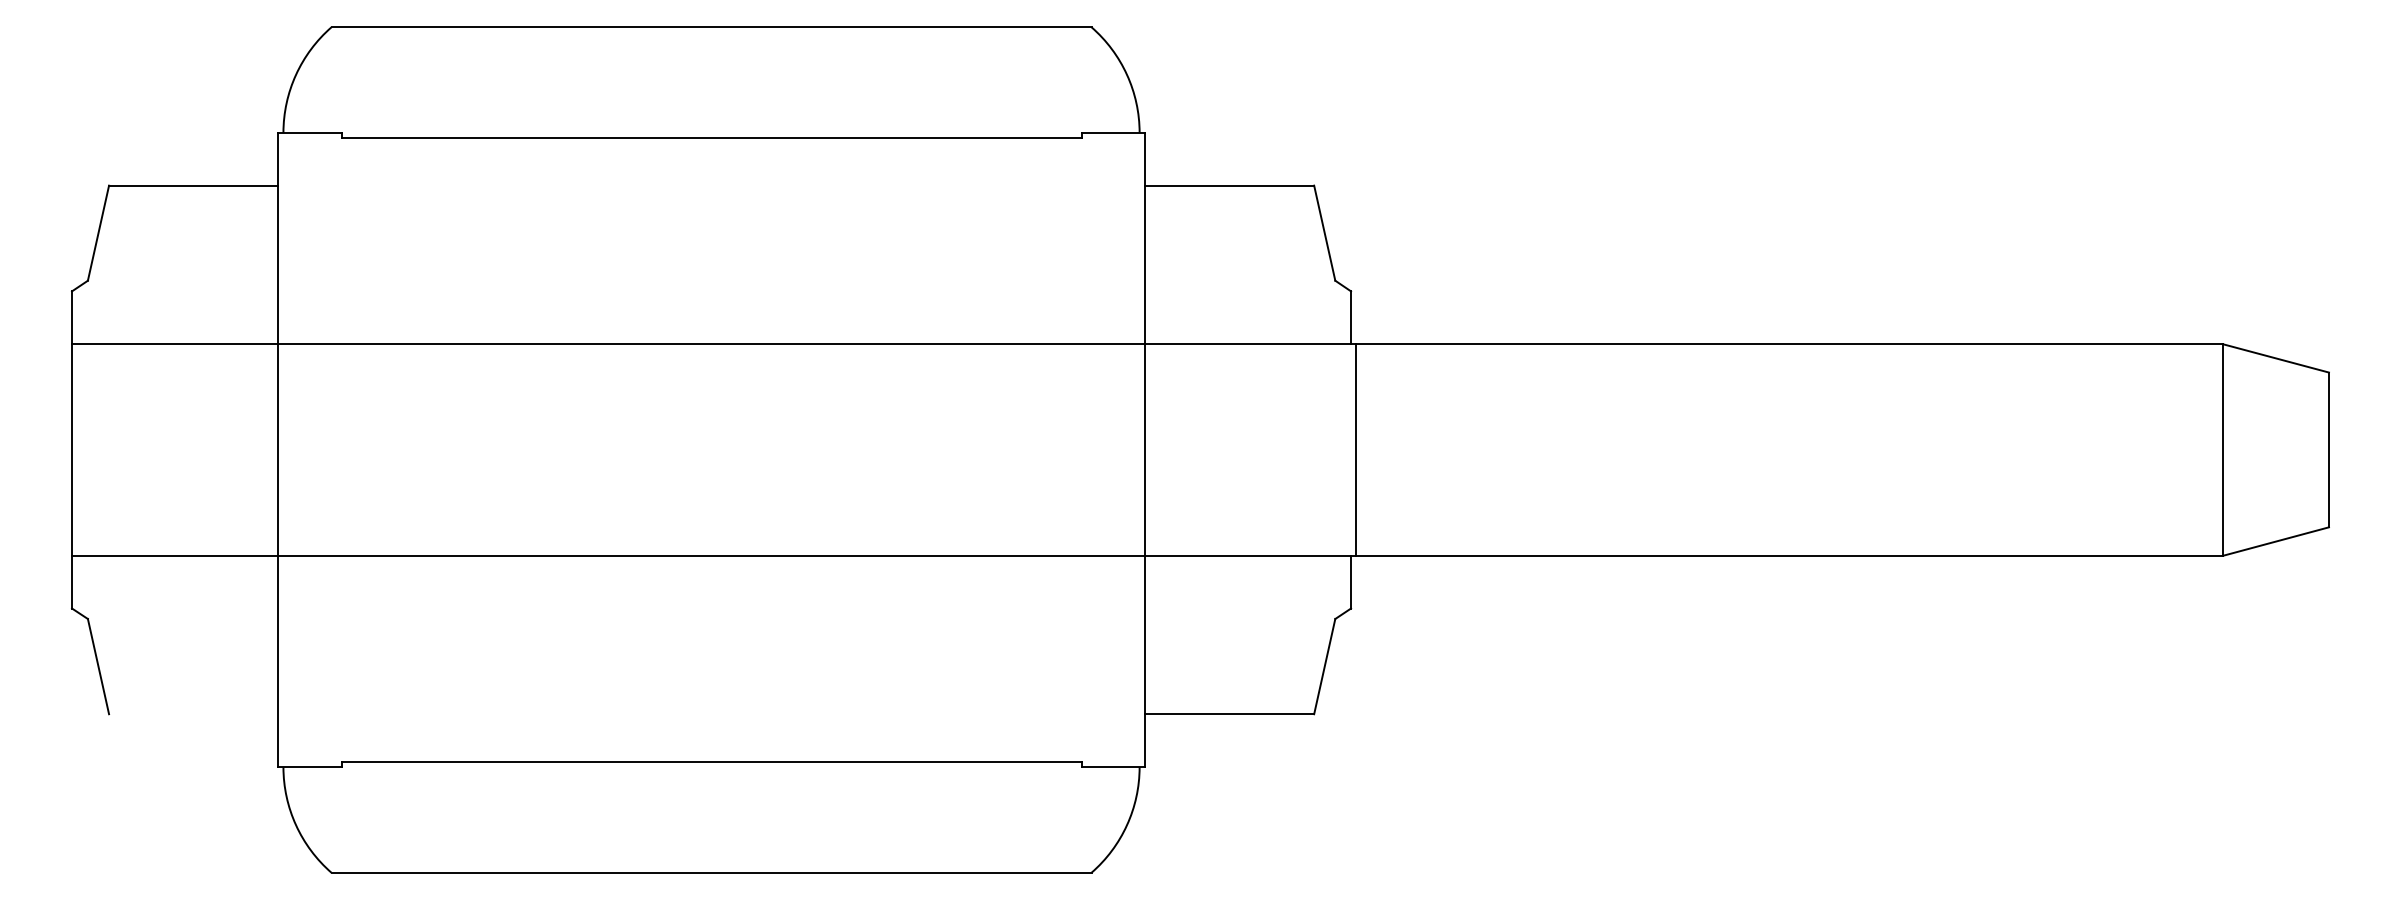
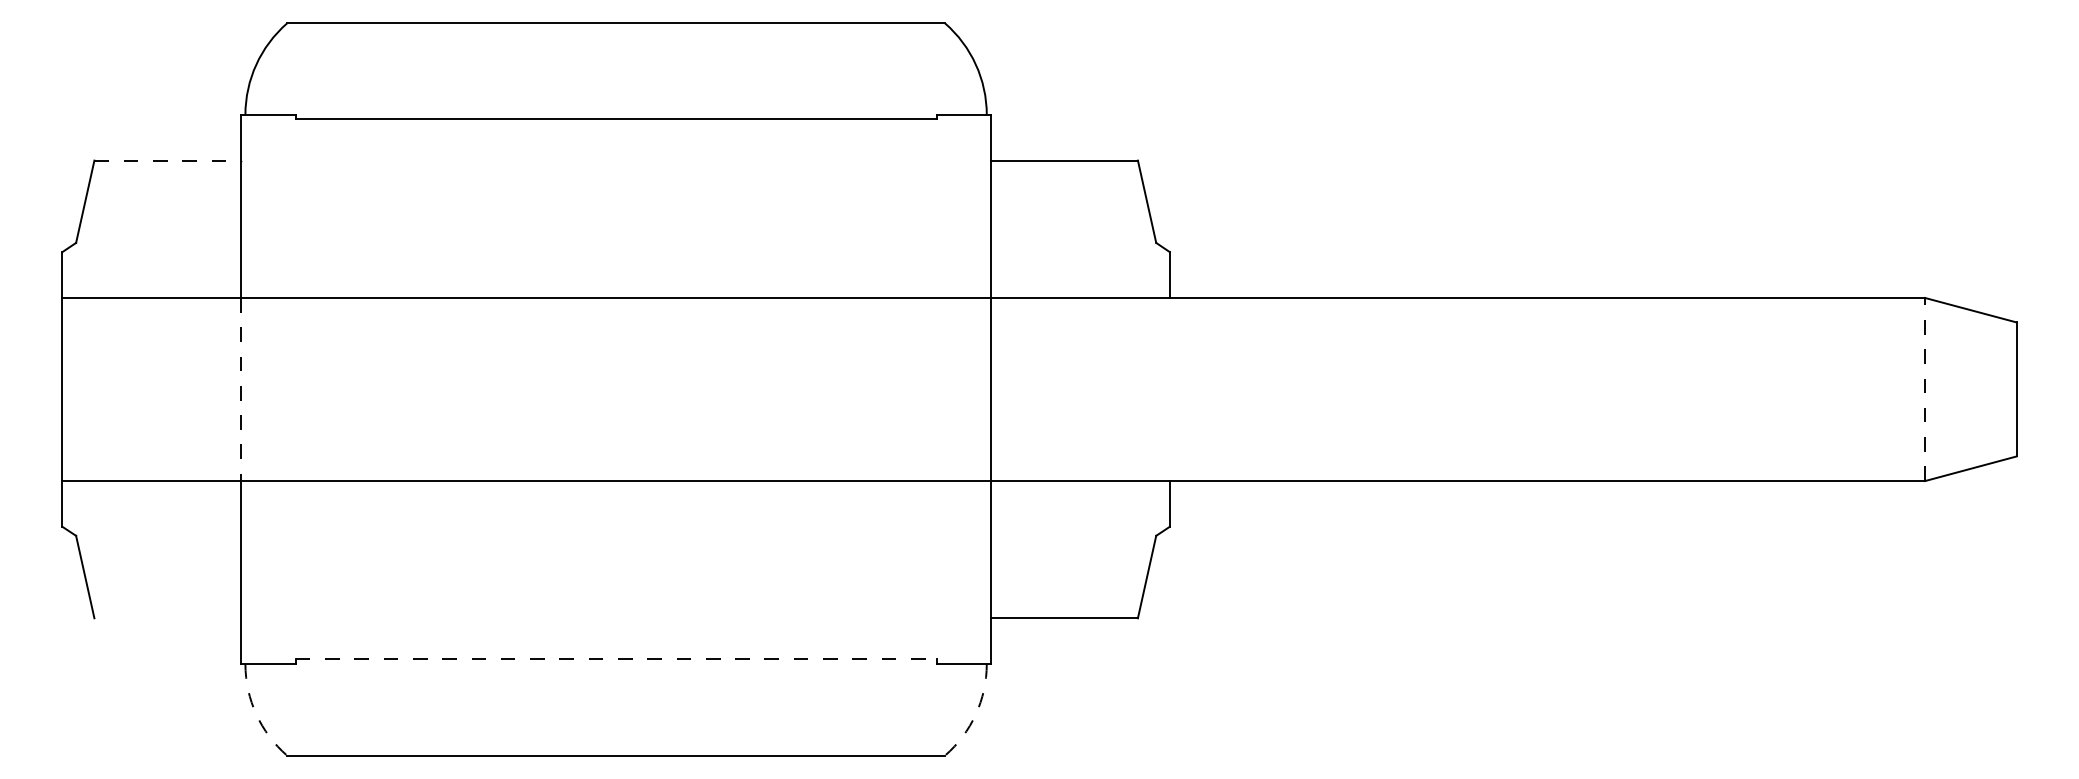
line: (193, 185) -> (167, 160), solid -> dashed
line: (1356, 449) -> (1174, 389), removed
line: (278, 450) -> (241, 389), solid -> dashed
line: (2223, 450) -> (1925, 389), solid -> dashed
line: (711, 761) -> (616, 659), solid -> dashed
arc: (296, 825) -> (256, 714), solid -> dashed
arc: (1127, 825) -> (976, 714), solid -> dashed

